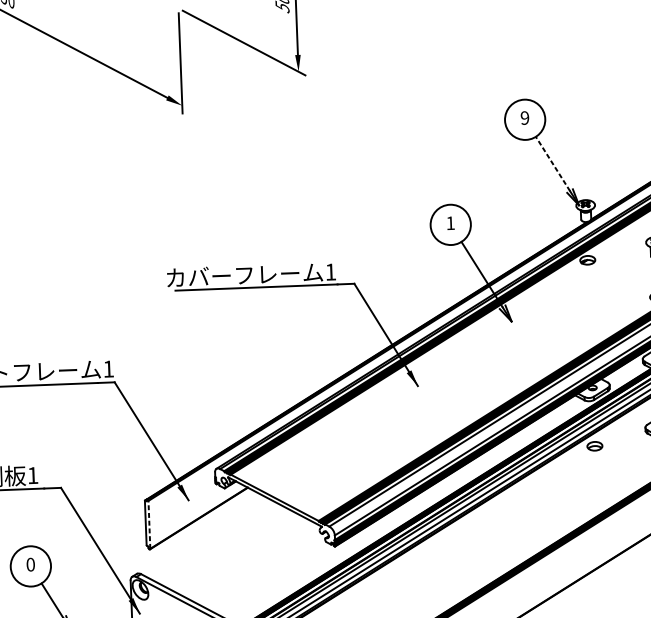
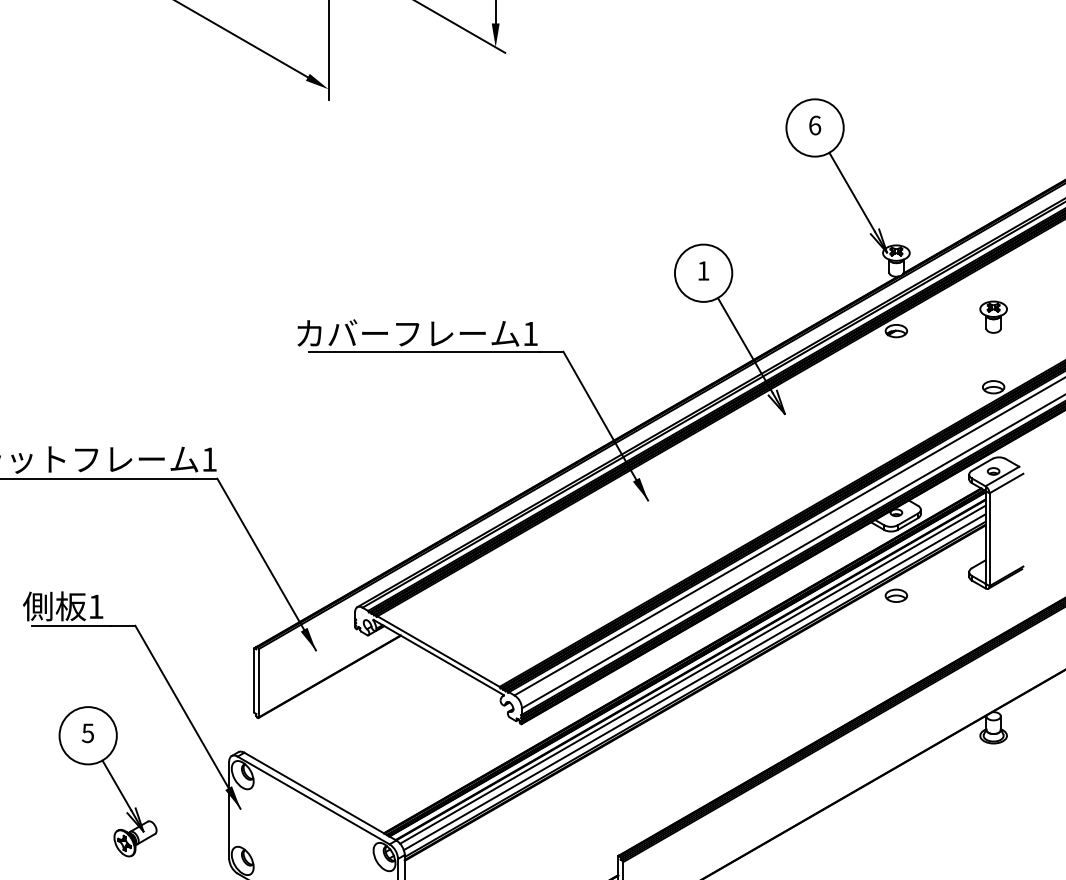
text: (525, 118) -> (815, 125), 9 -> 6
line: (553, 164) -> (852, 192), dashed -> solid
line: (149, 524) -> (258, 682), dashed -> solid
text: (30, 564) -> (87, 733), 0 -> 5

